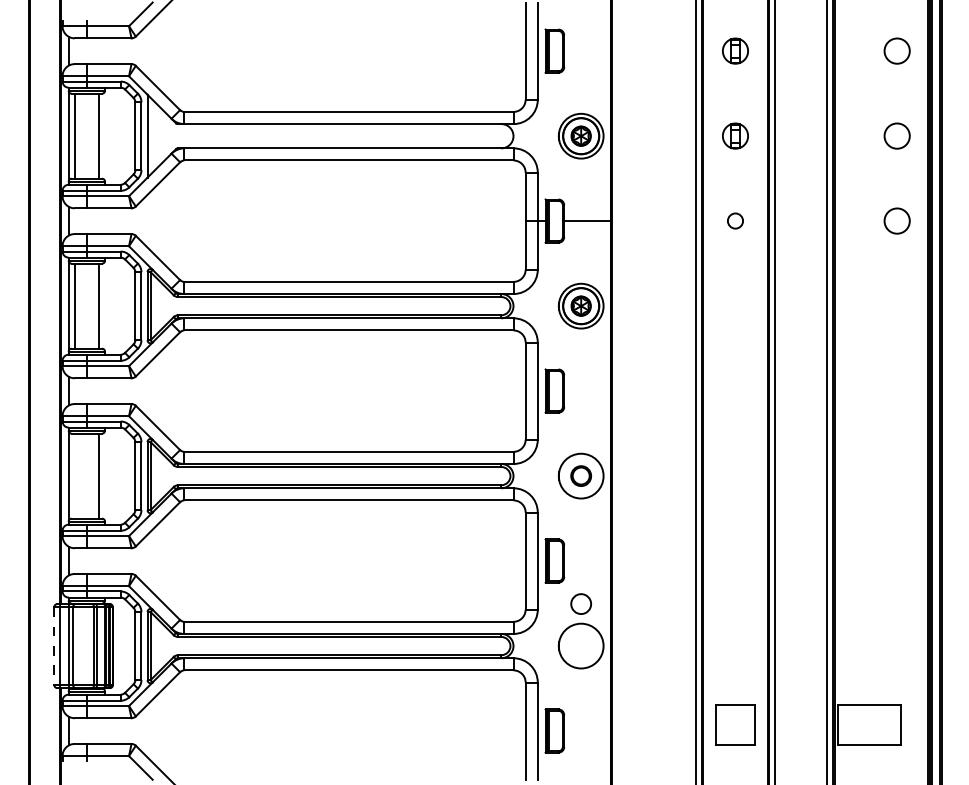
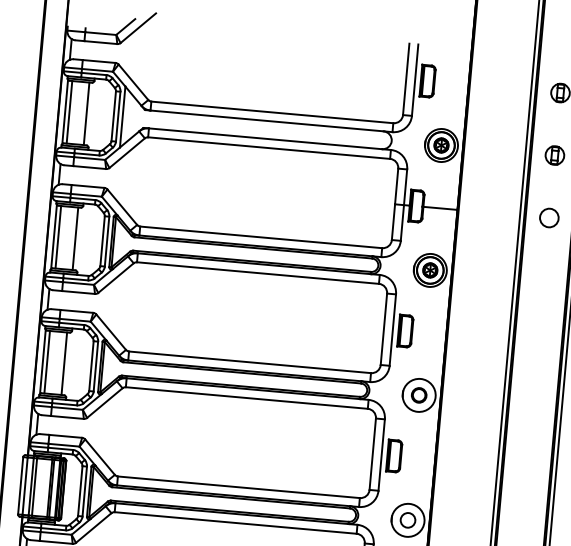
circle: (735, 220) -> (549, 217), size x1.67
line: (75, 475) -> (47, 361), added
circle: (580, 603) -> (407, 519), moved
line: (54, 646) -> (20, 486), dashed -> solid

